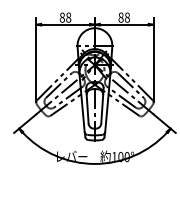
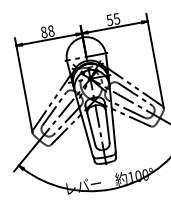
text: (123, 17) -> (112, 19), 88 -> 55

